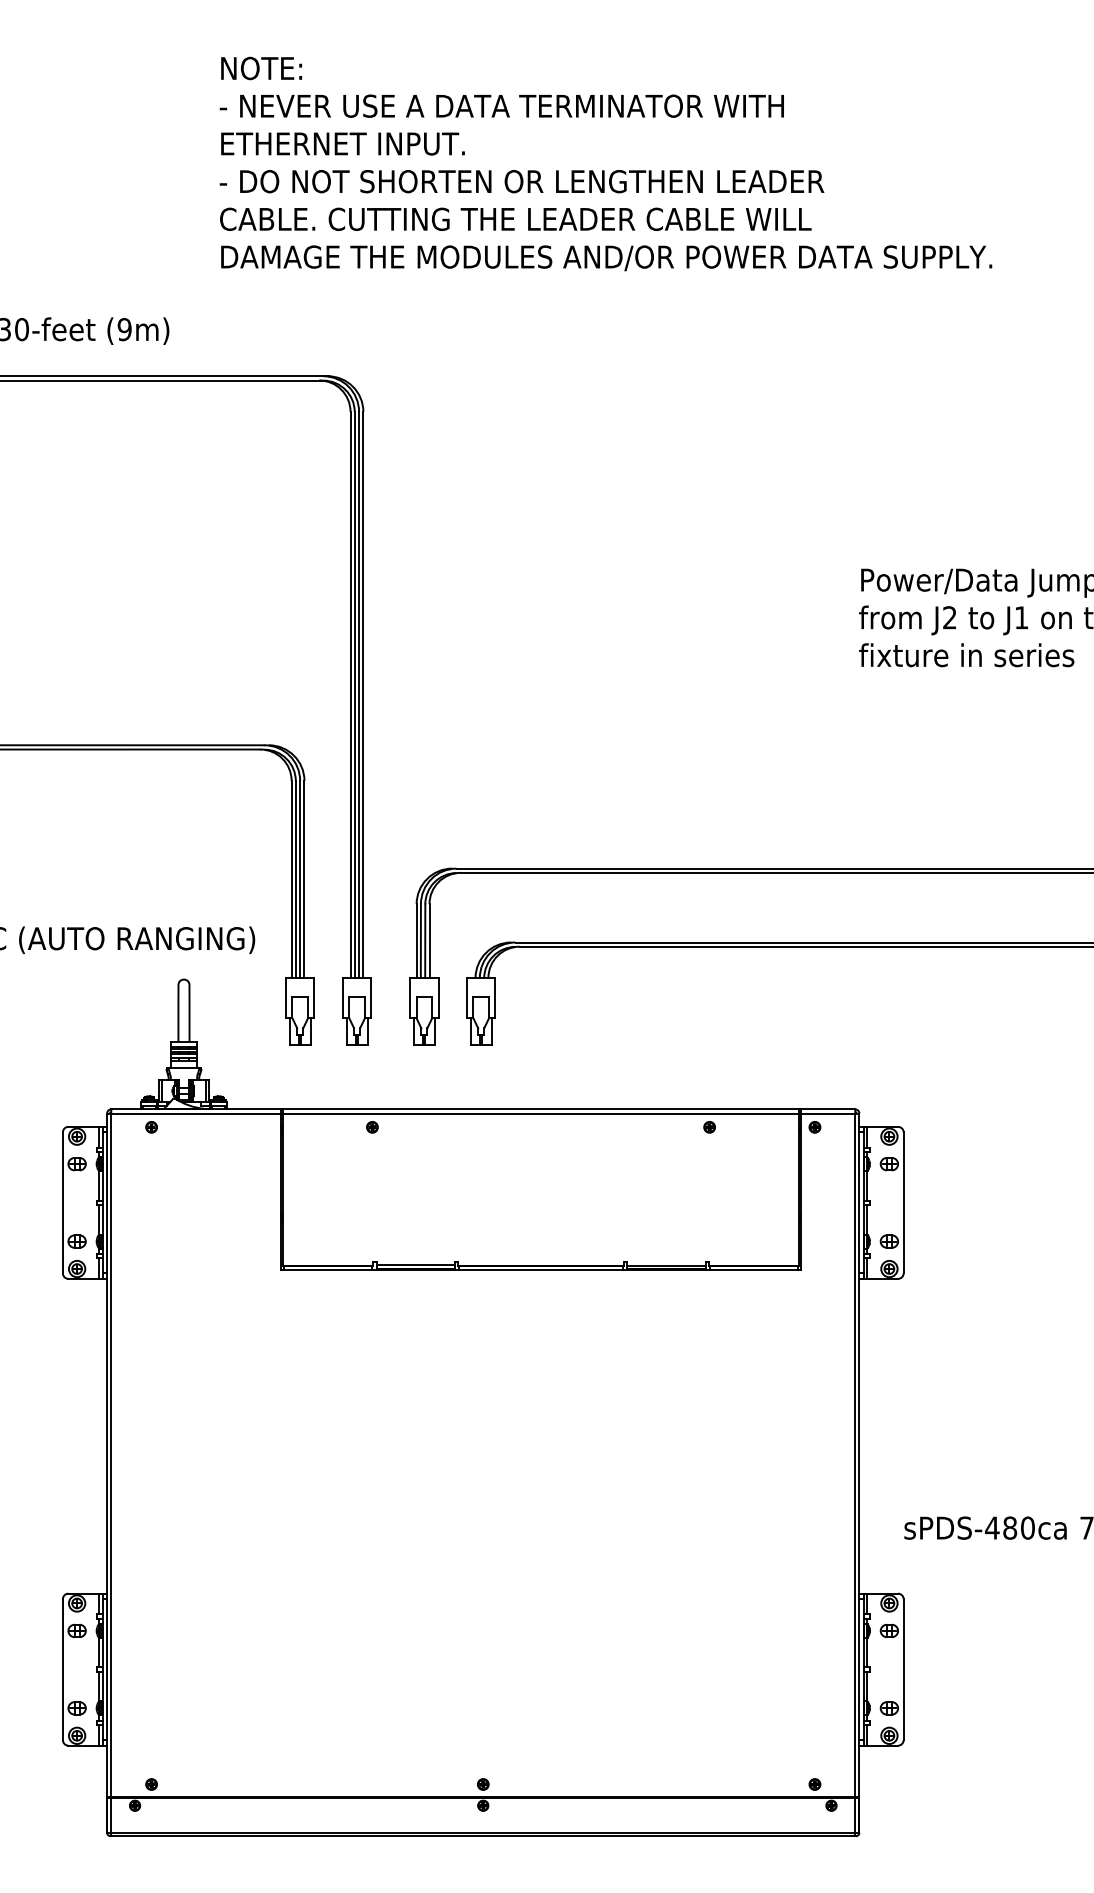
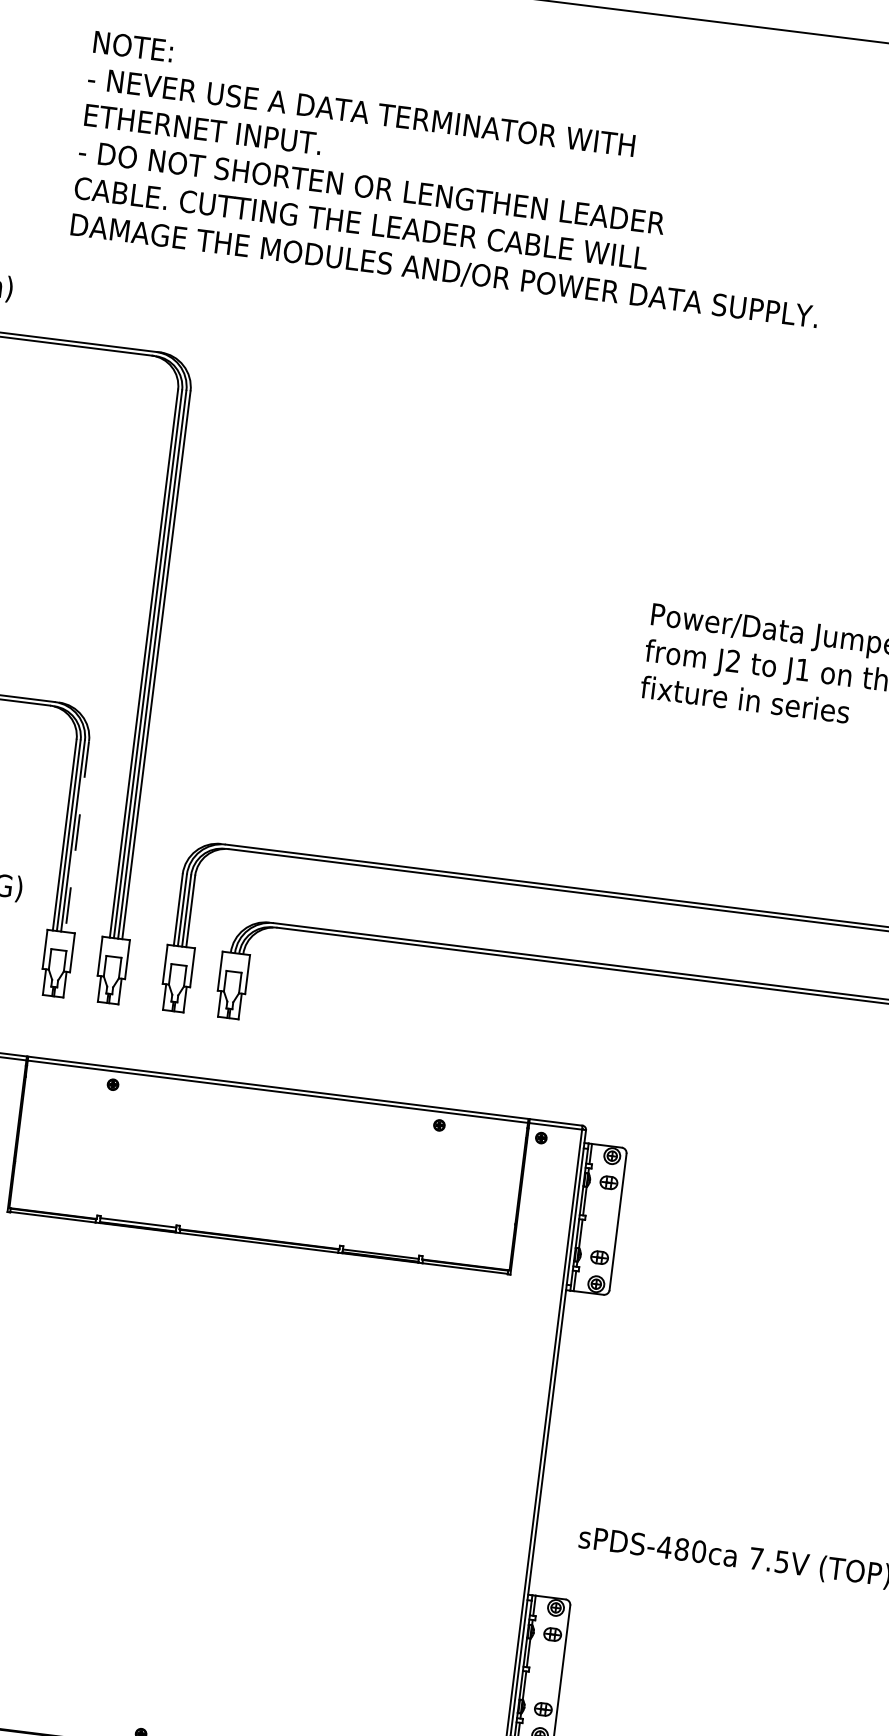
line: (304, 879) -> (77, 836), solid -> dashed

